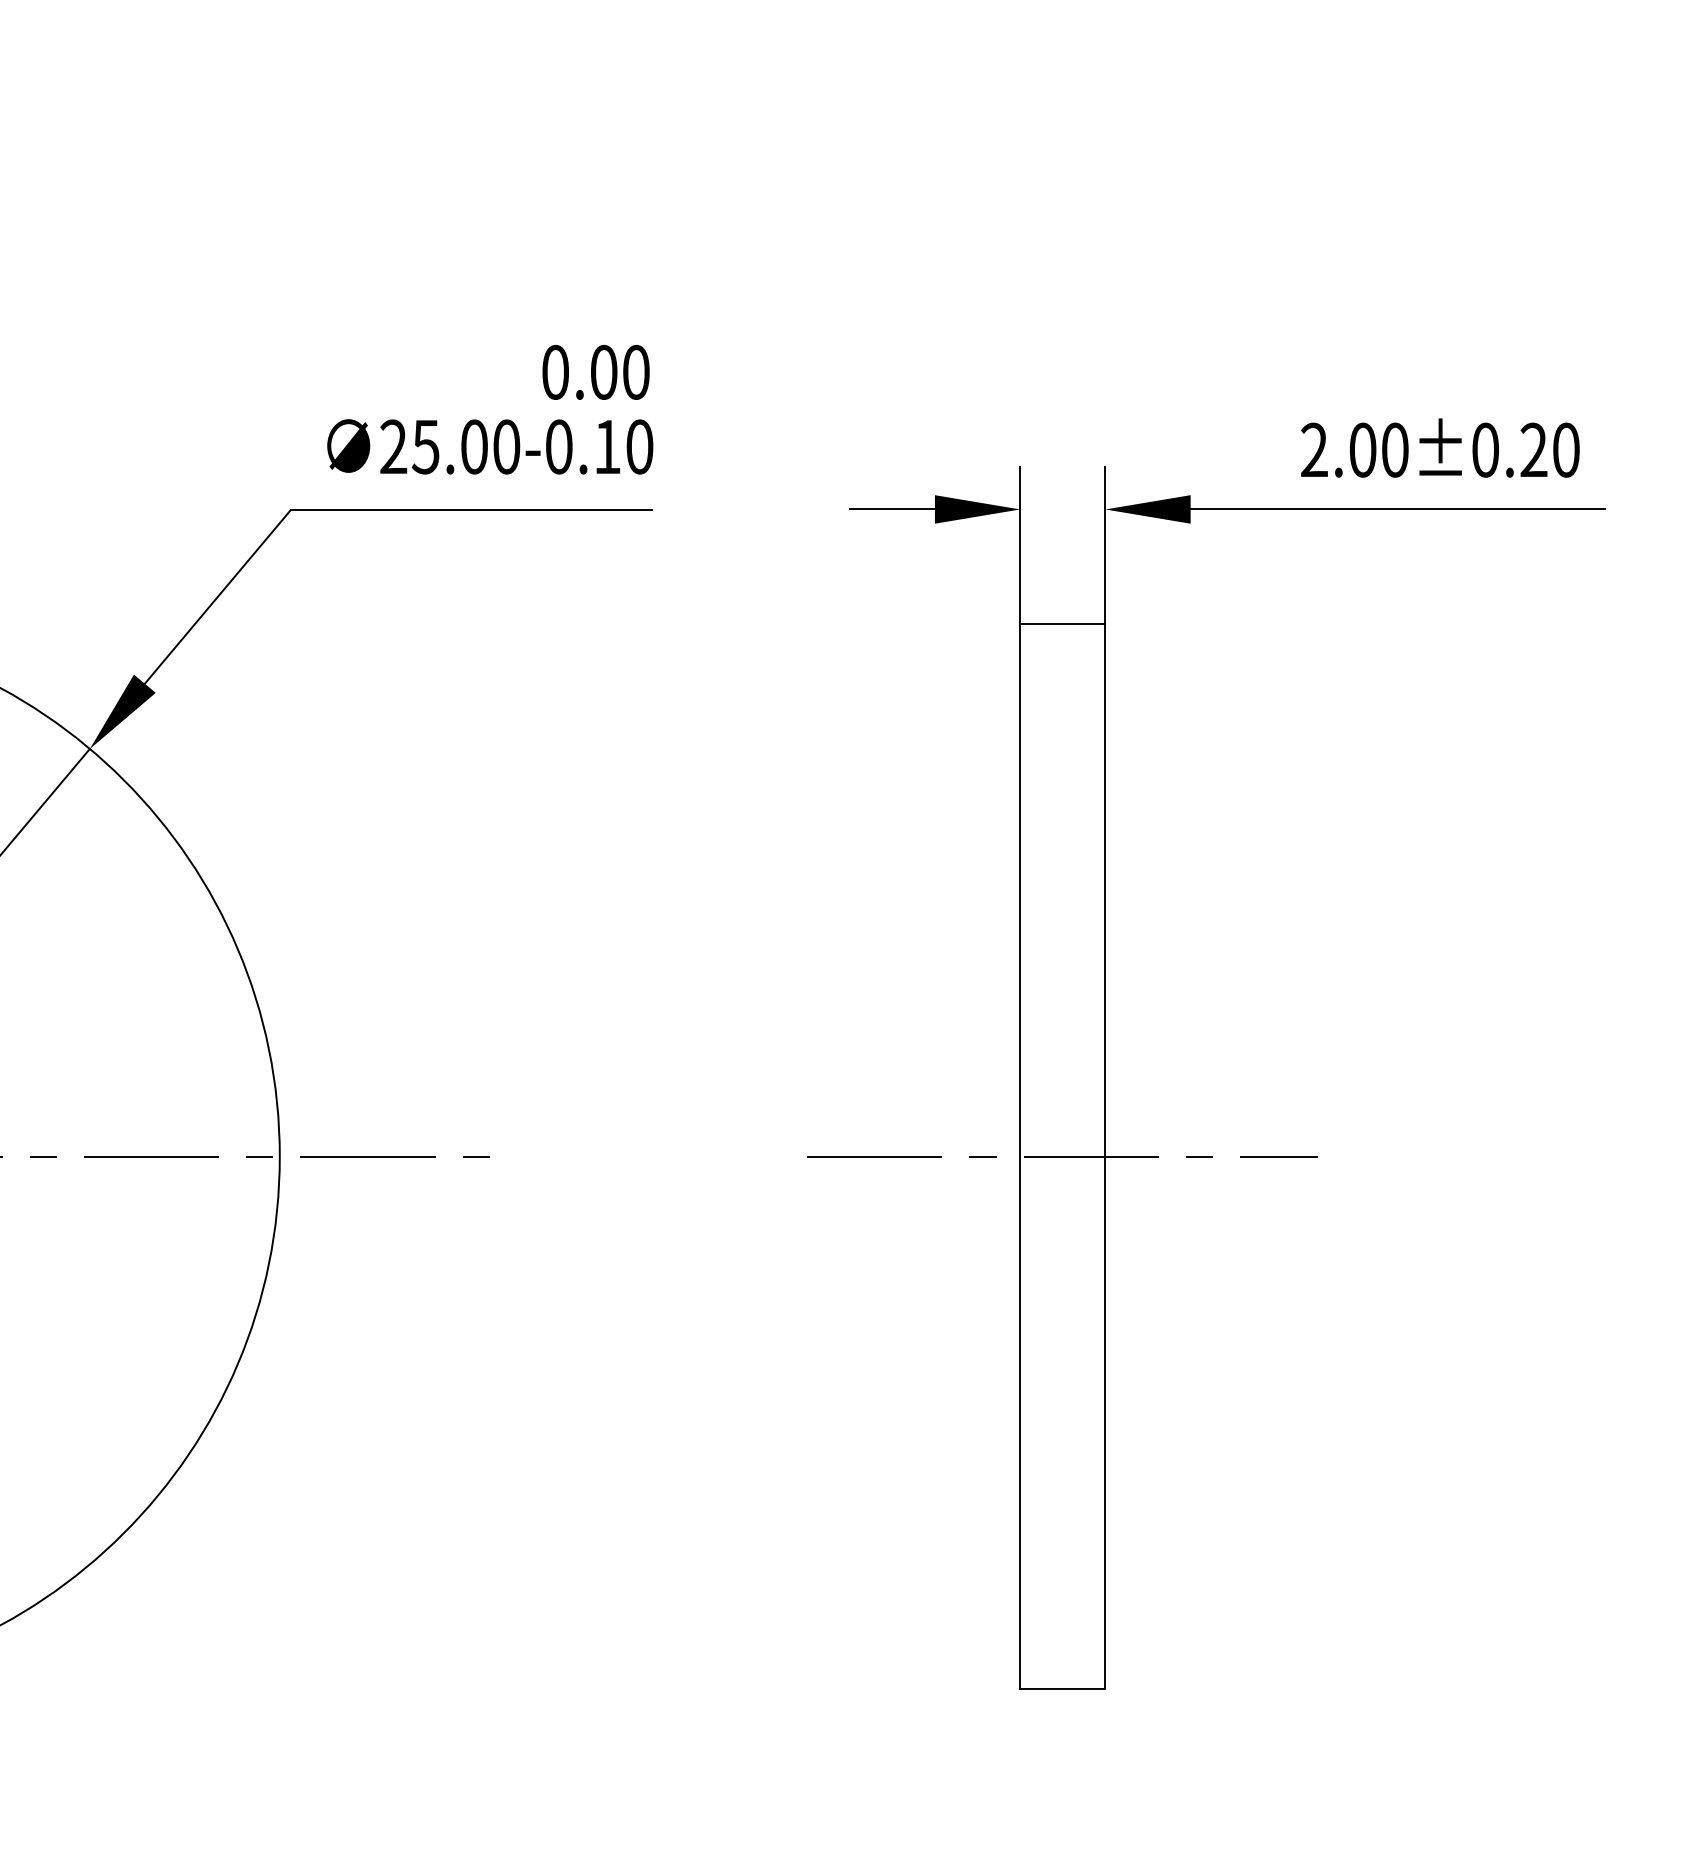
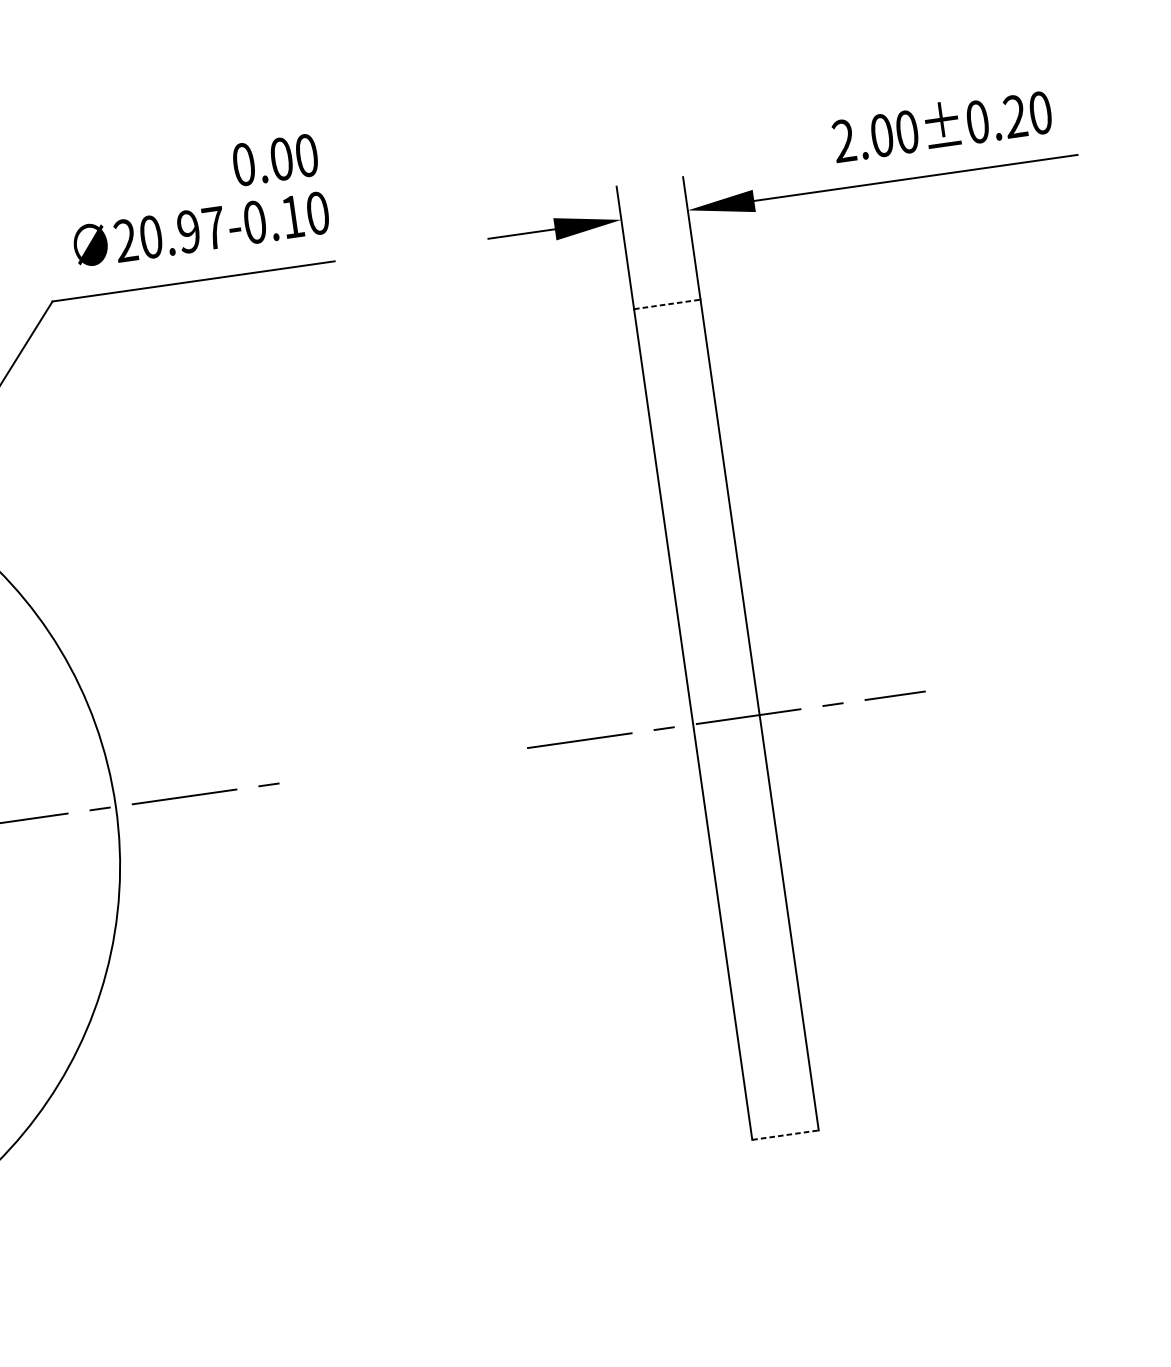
text: (465, 446) -> (181, 232), 25.00 -> 20.97
line: (1062, 623) -> (667, 304), solid -> dashed
line: (1062, 1689) -> (785, 1135), solid -> dashed

